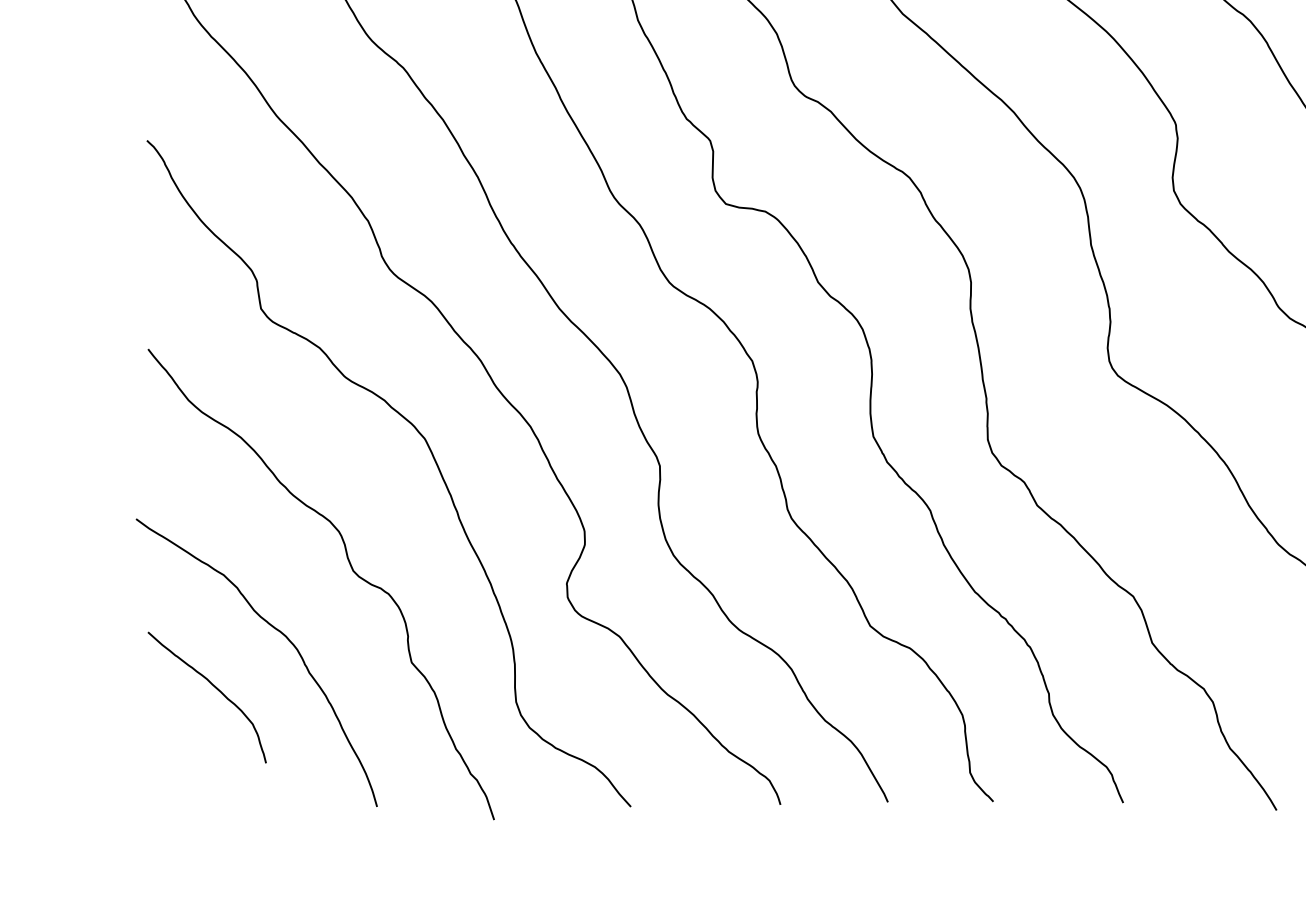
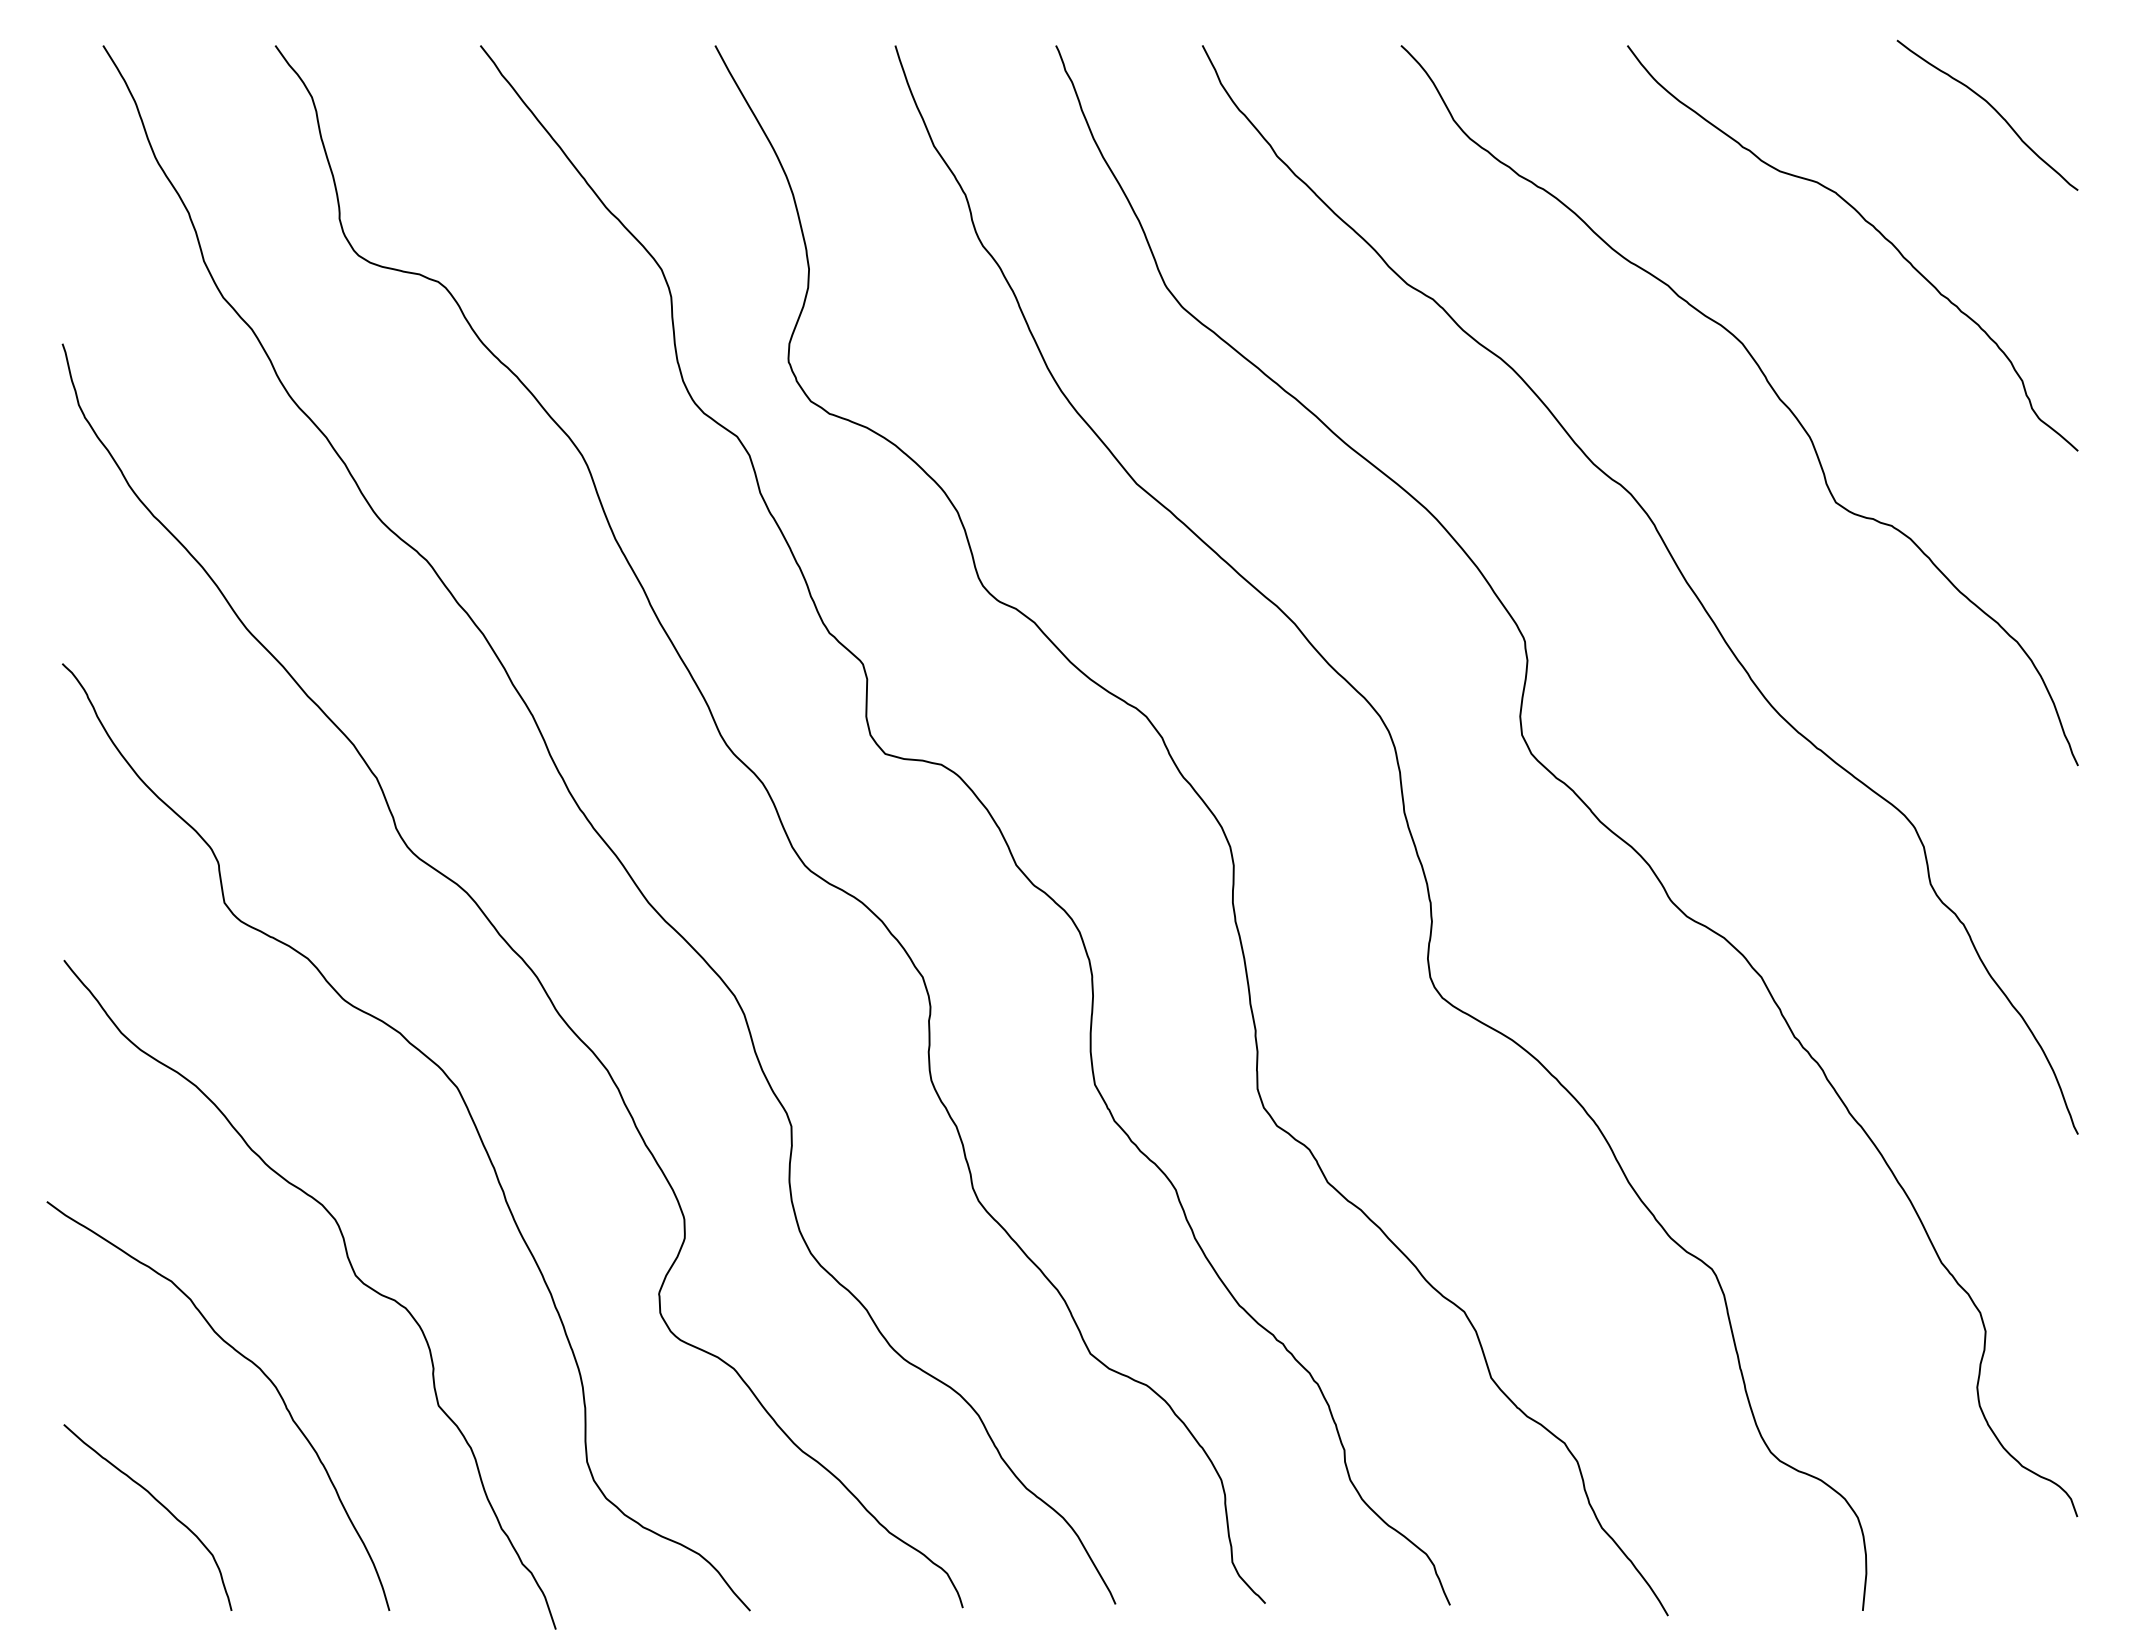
curve: (213, 687) -> (157, 1502), moved

